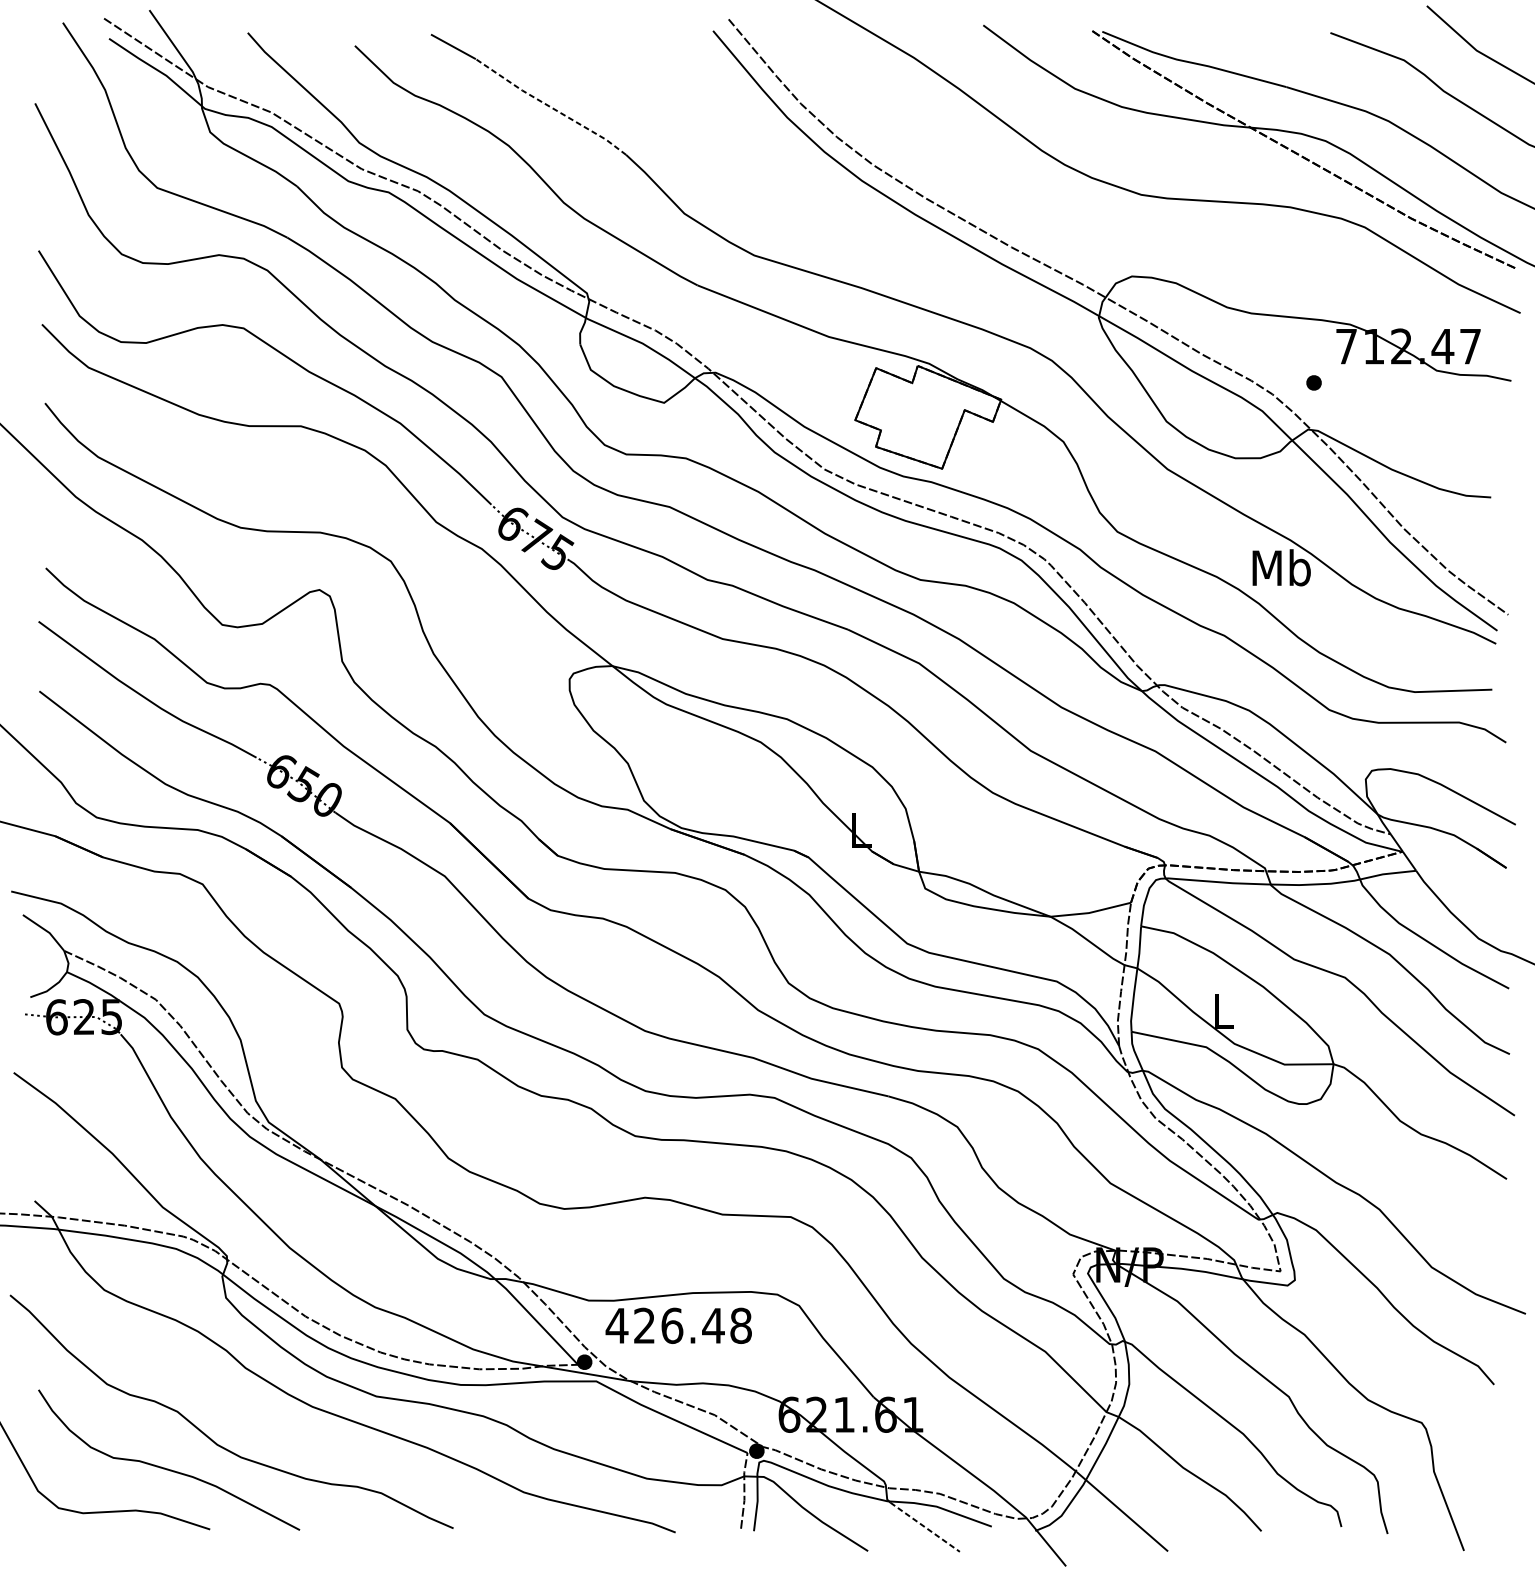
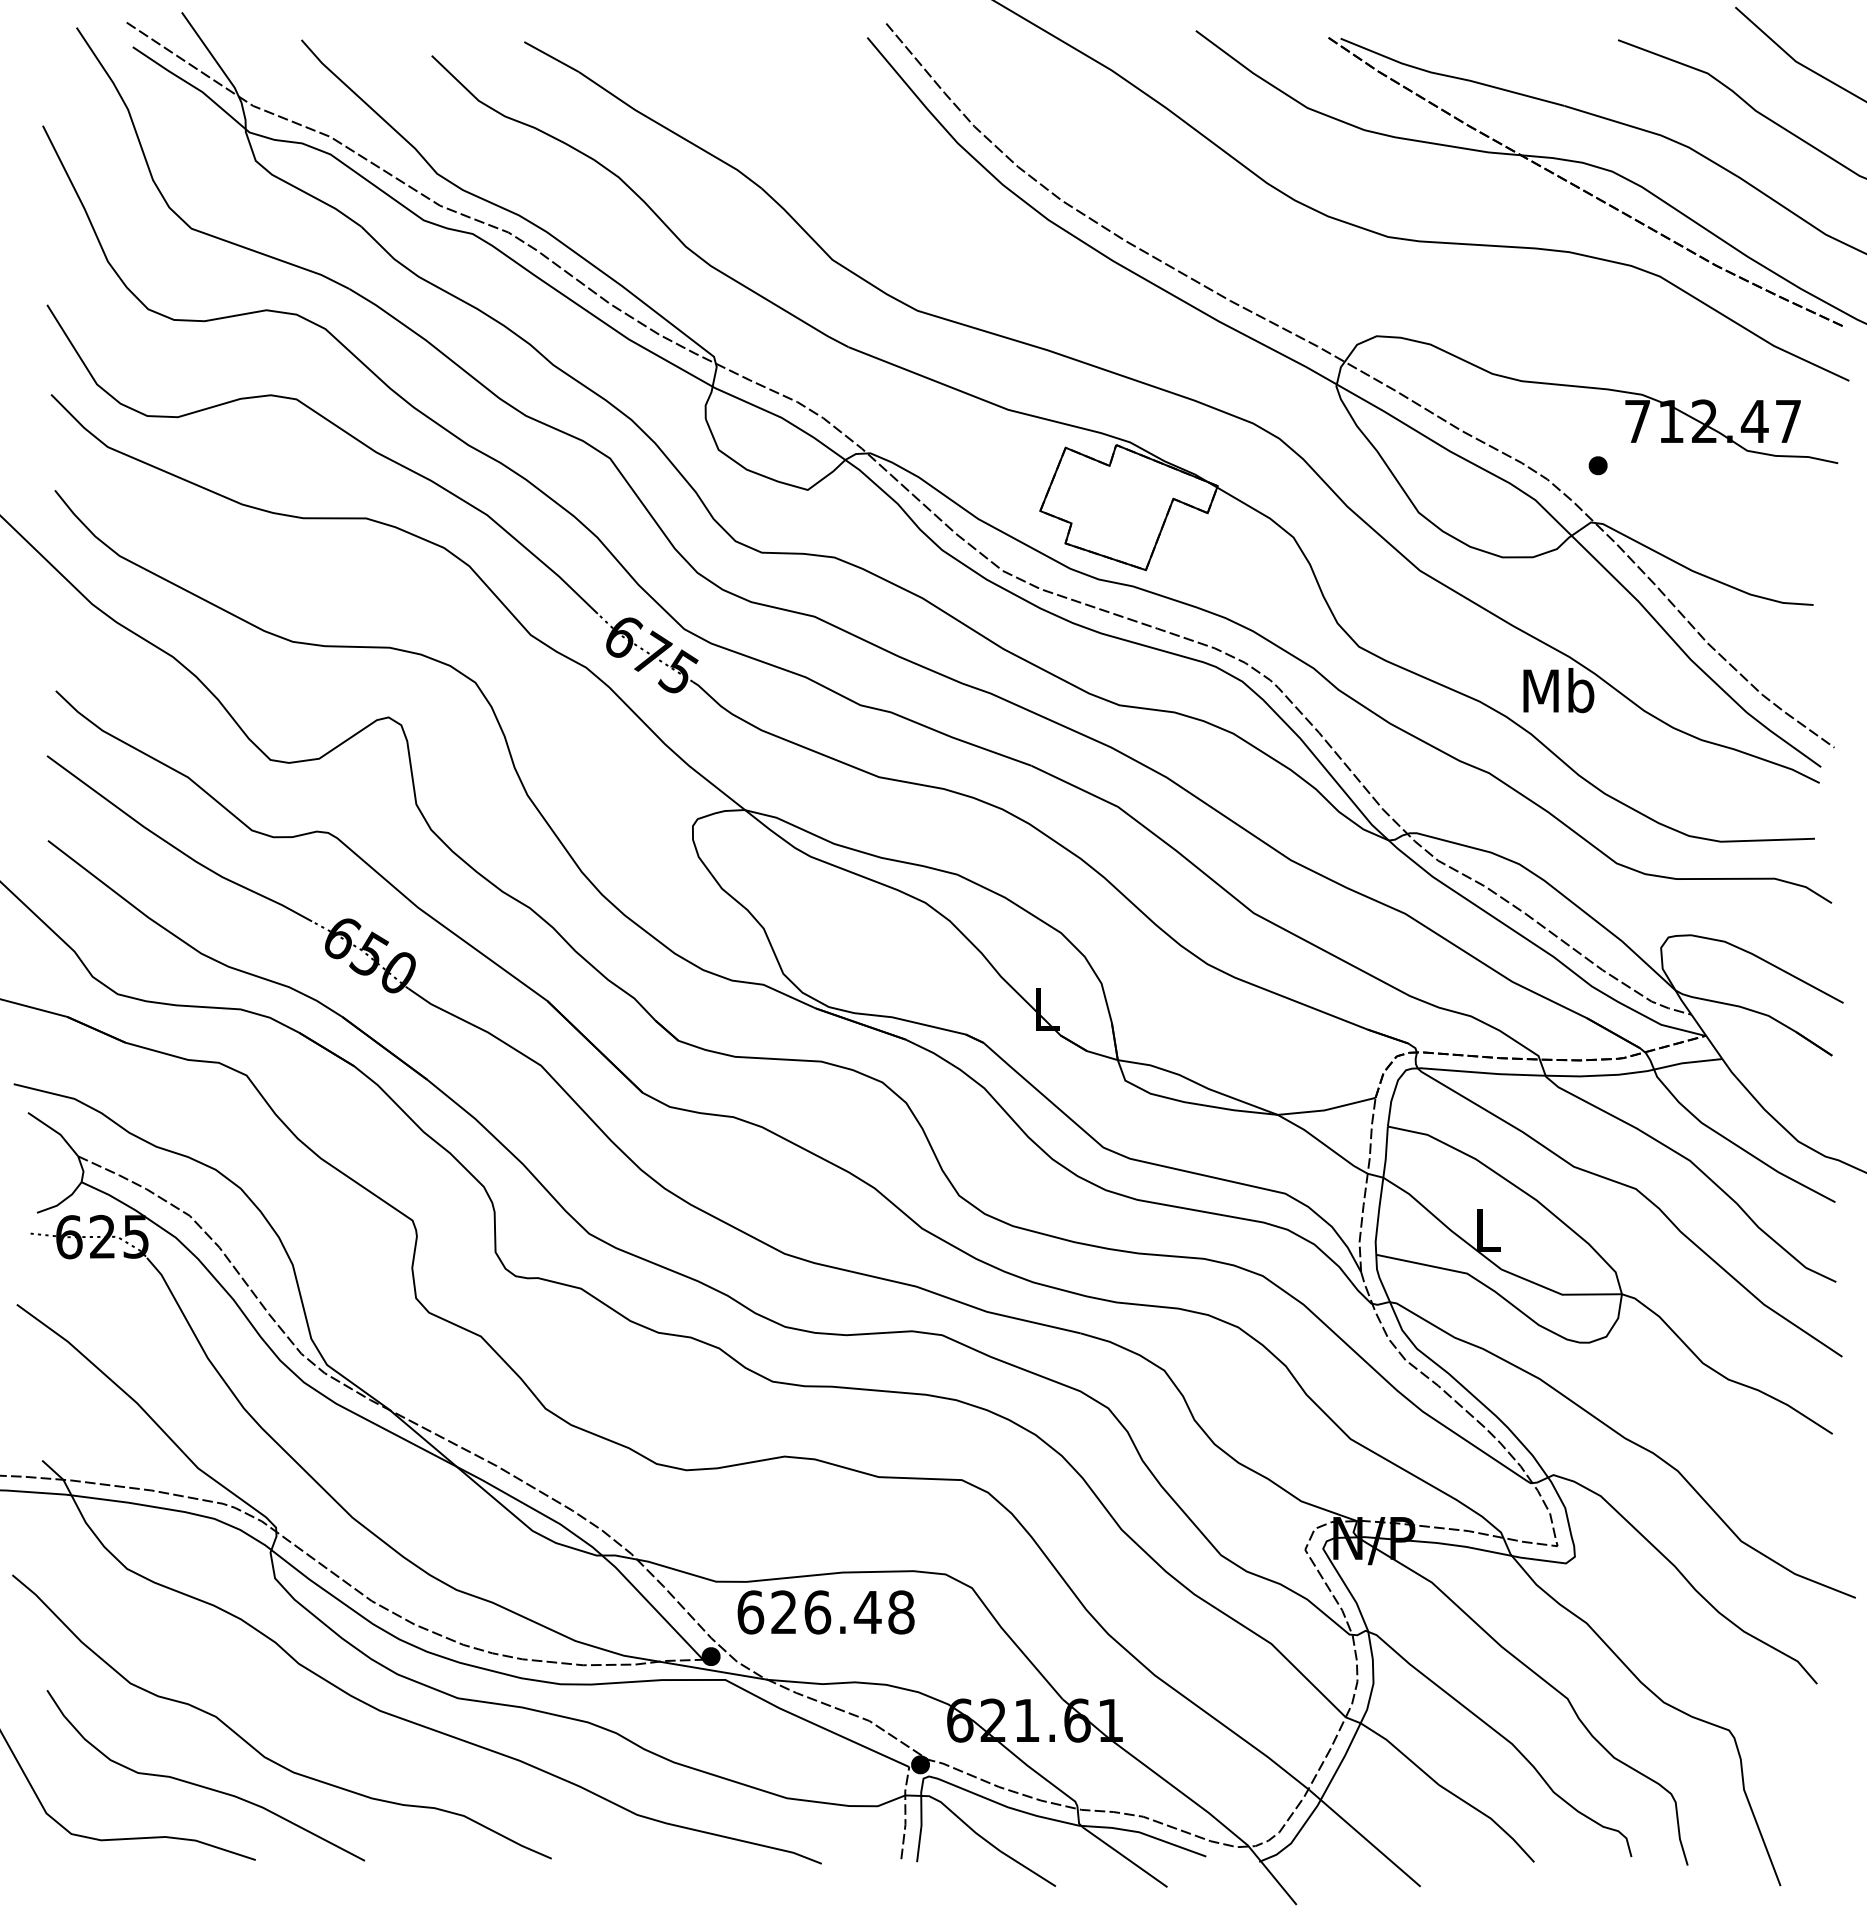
line: (551, 107) -> (670, 130), dashed -> solid
text: (617, 1325) -> (750, 1612), 426.48 -> 626.48
line: (925, 1527) -> (1125, 1857), dashed -> solid

